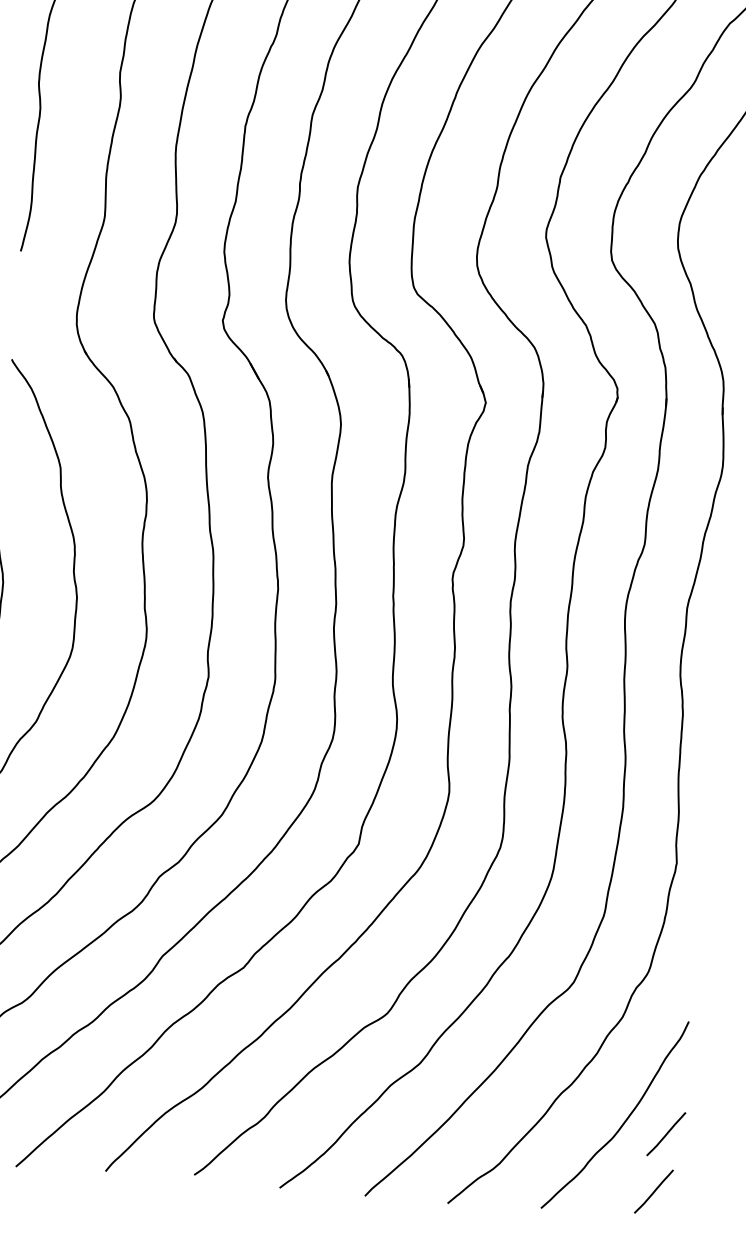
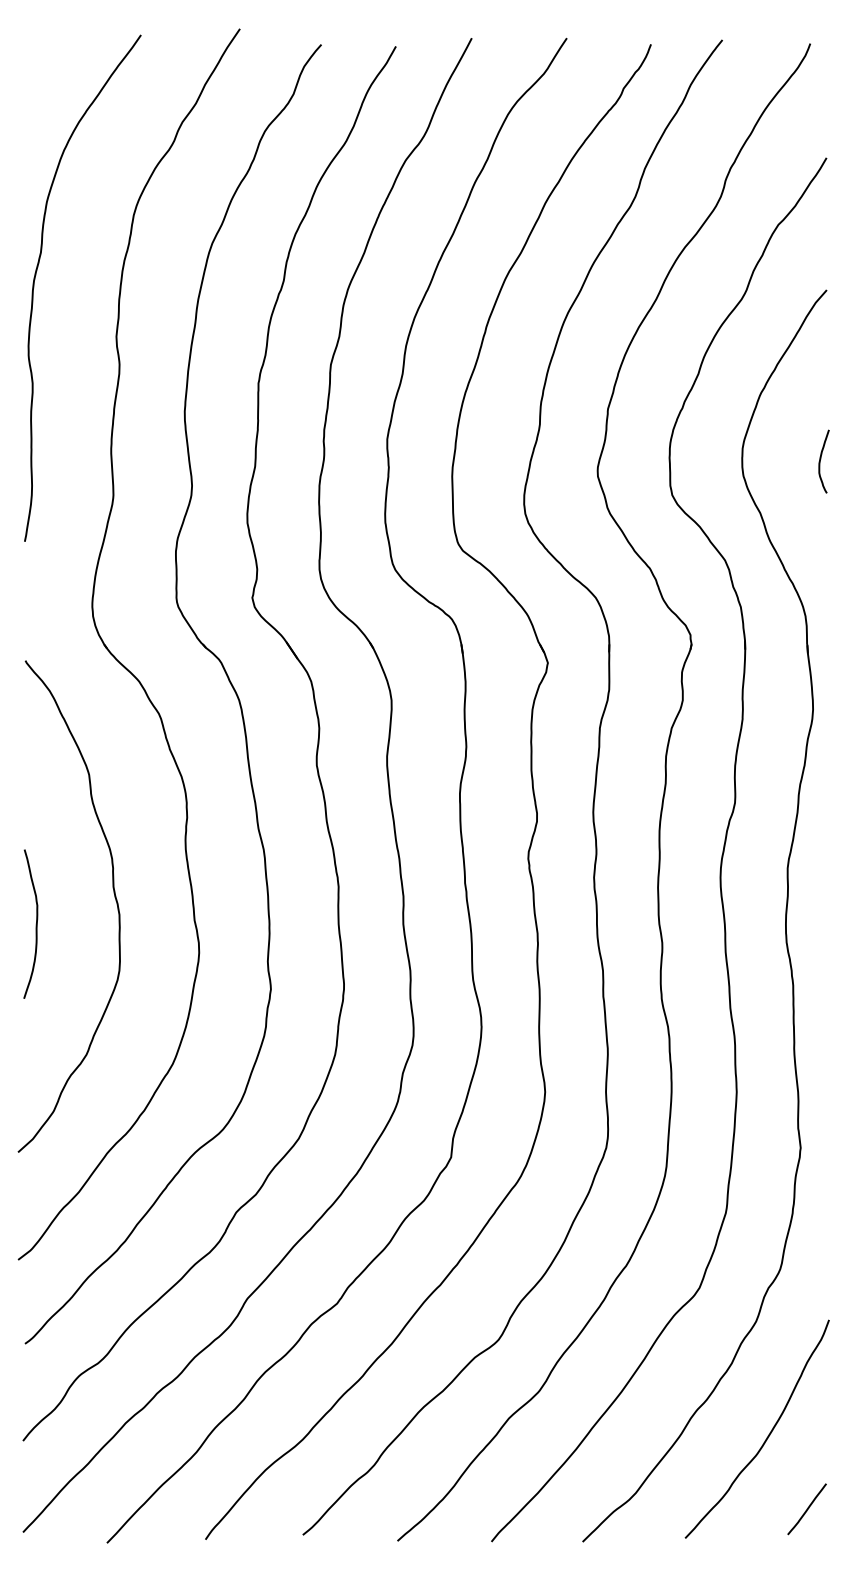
line: (665, 1134) -> (814, 1445), removed

